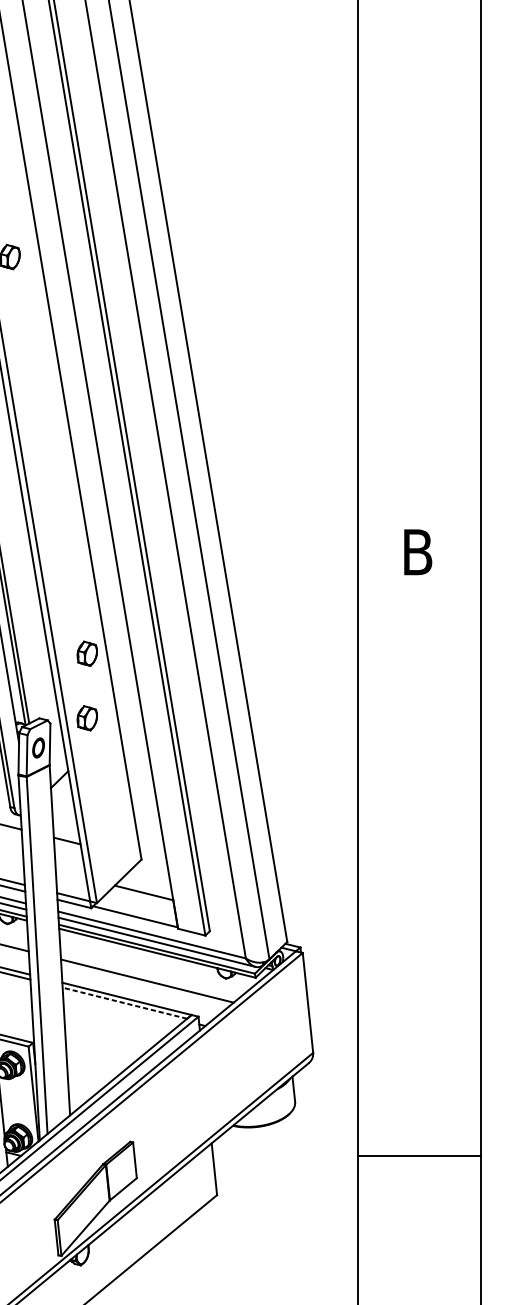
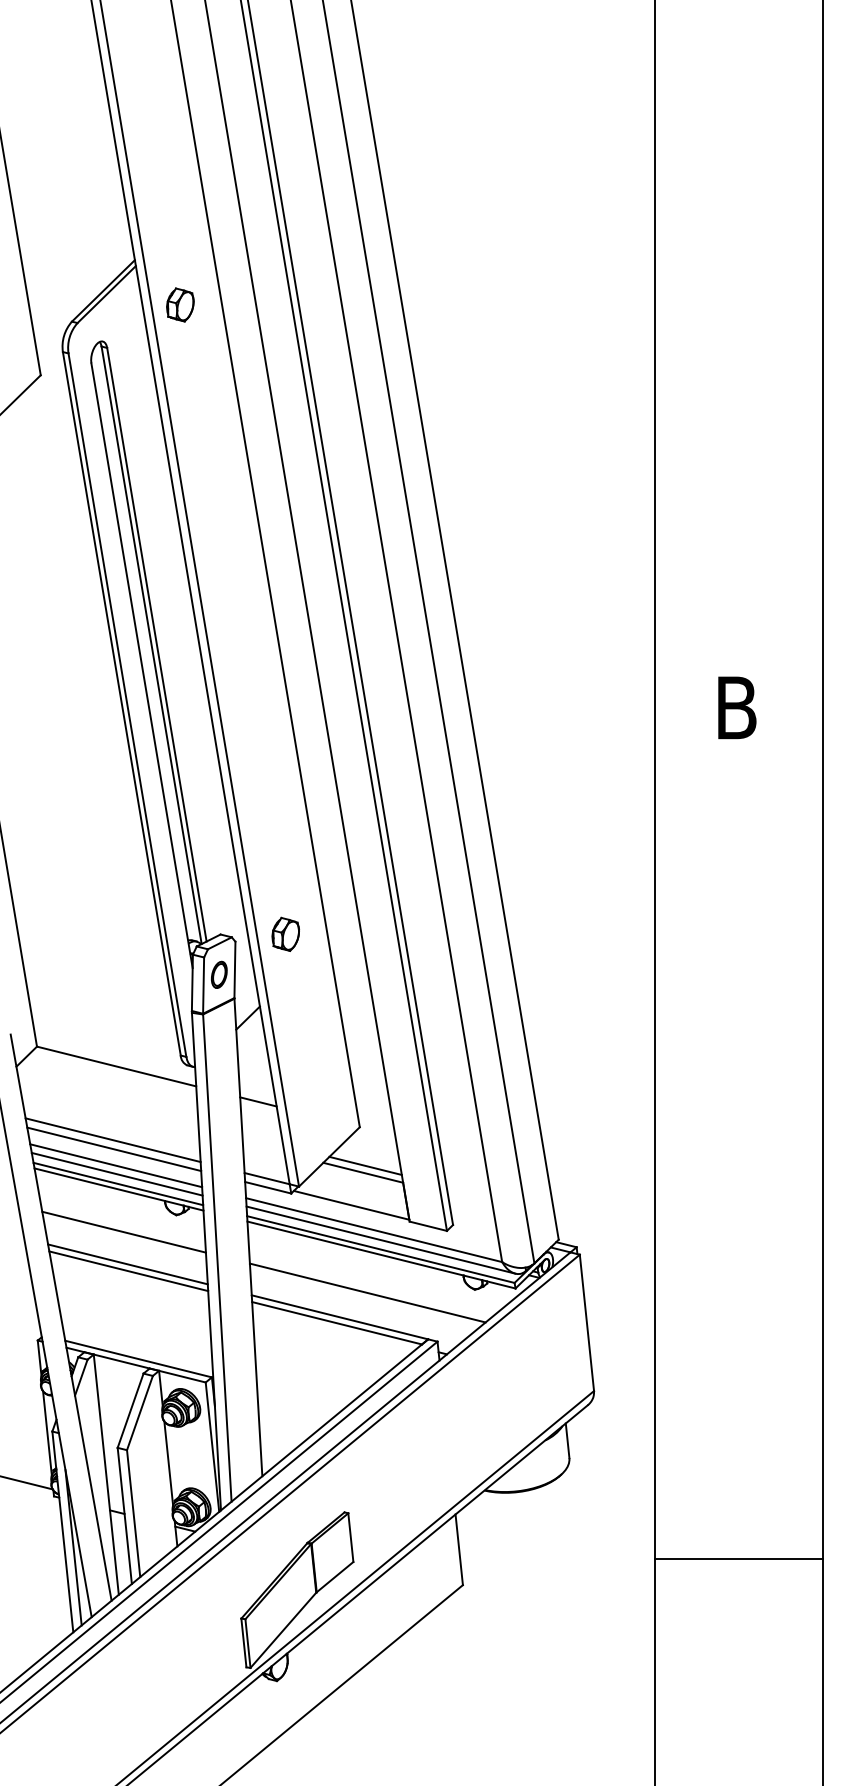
part: (87, 653) -> (285, 845), removed
line: (145, 887) -> (365, 1165), added
line: (125, 1003) -> (337, 1323), dashed -> solid
line: (419, 1156) -> (738, 1559), moved

